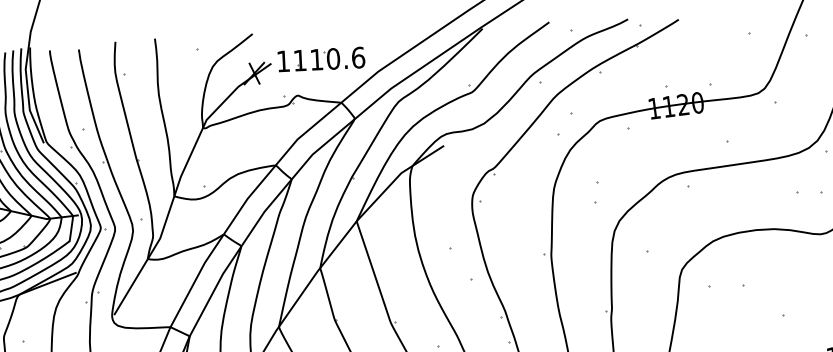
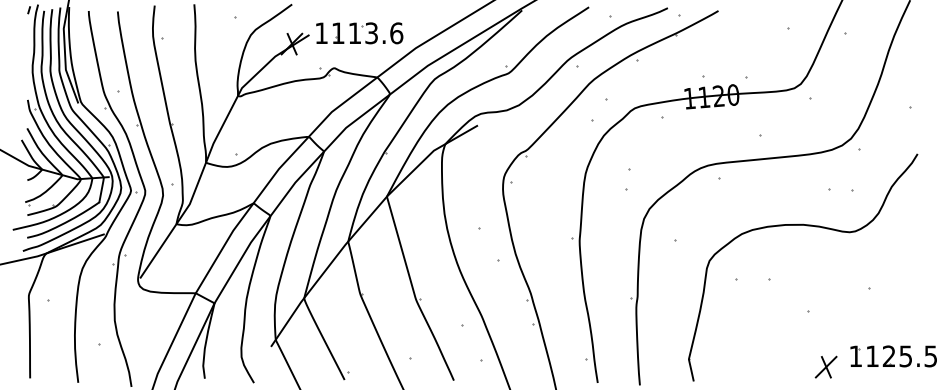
text: (333, 59) -> (371, 33), 1110.6 -> 1113.6

